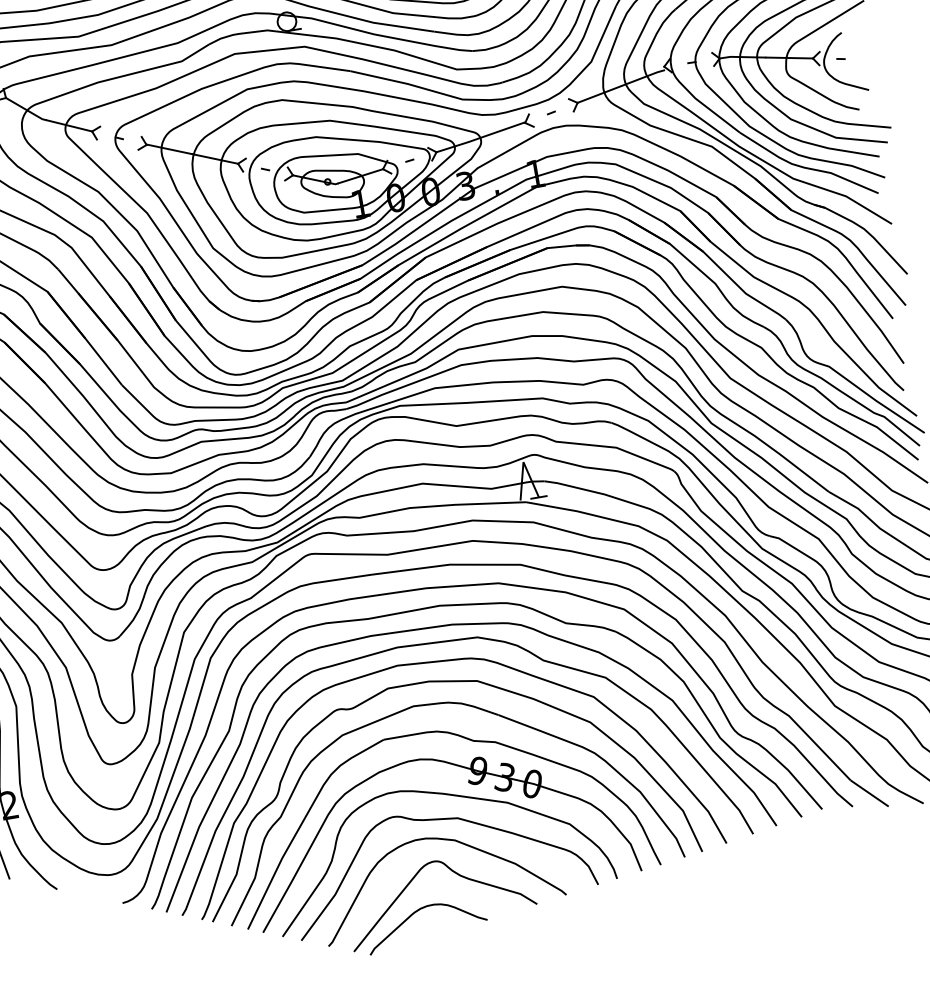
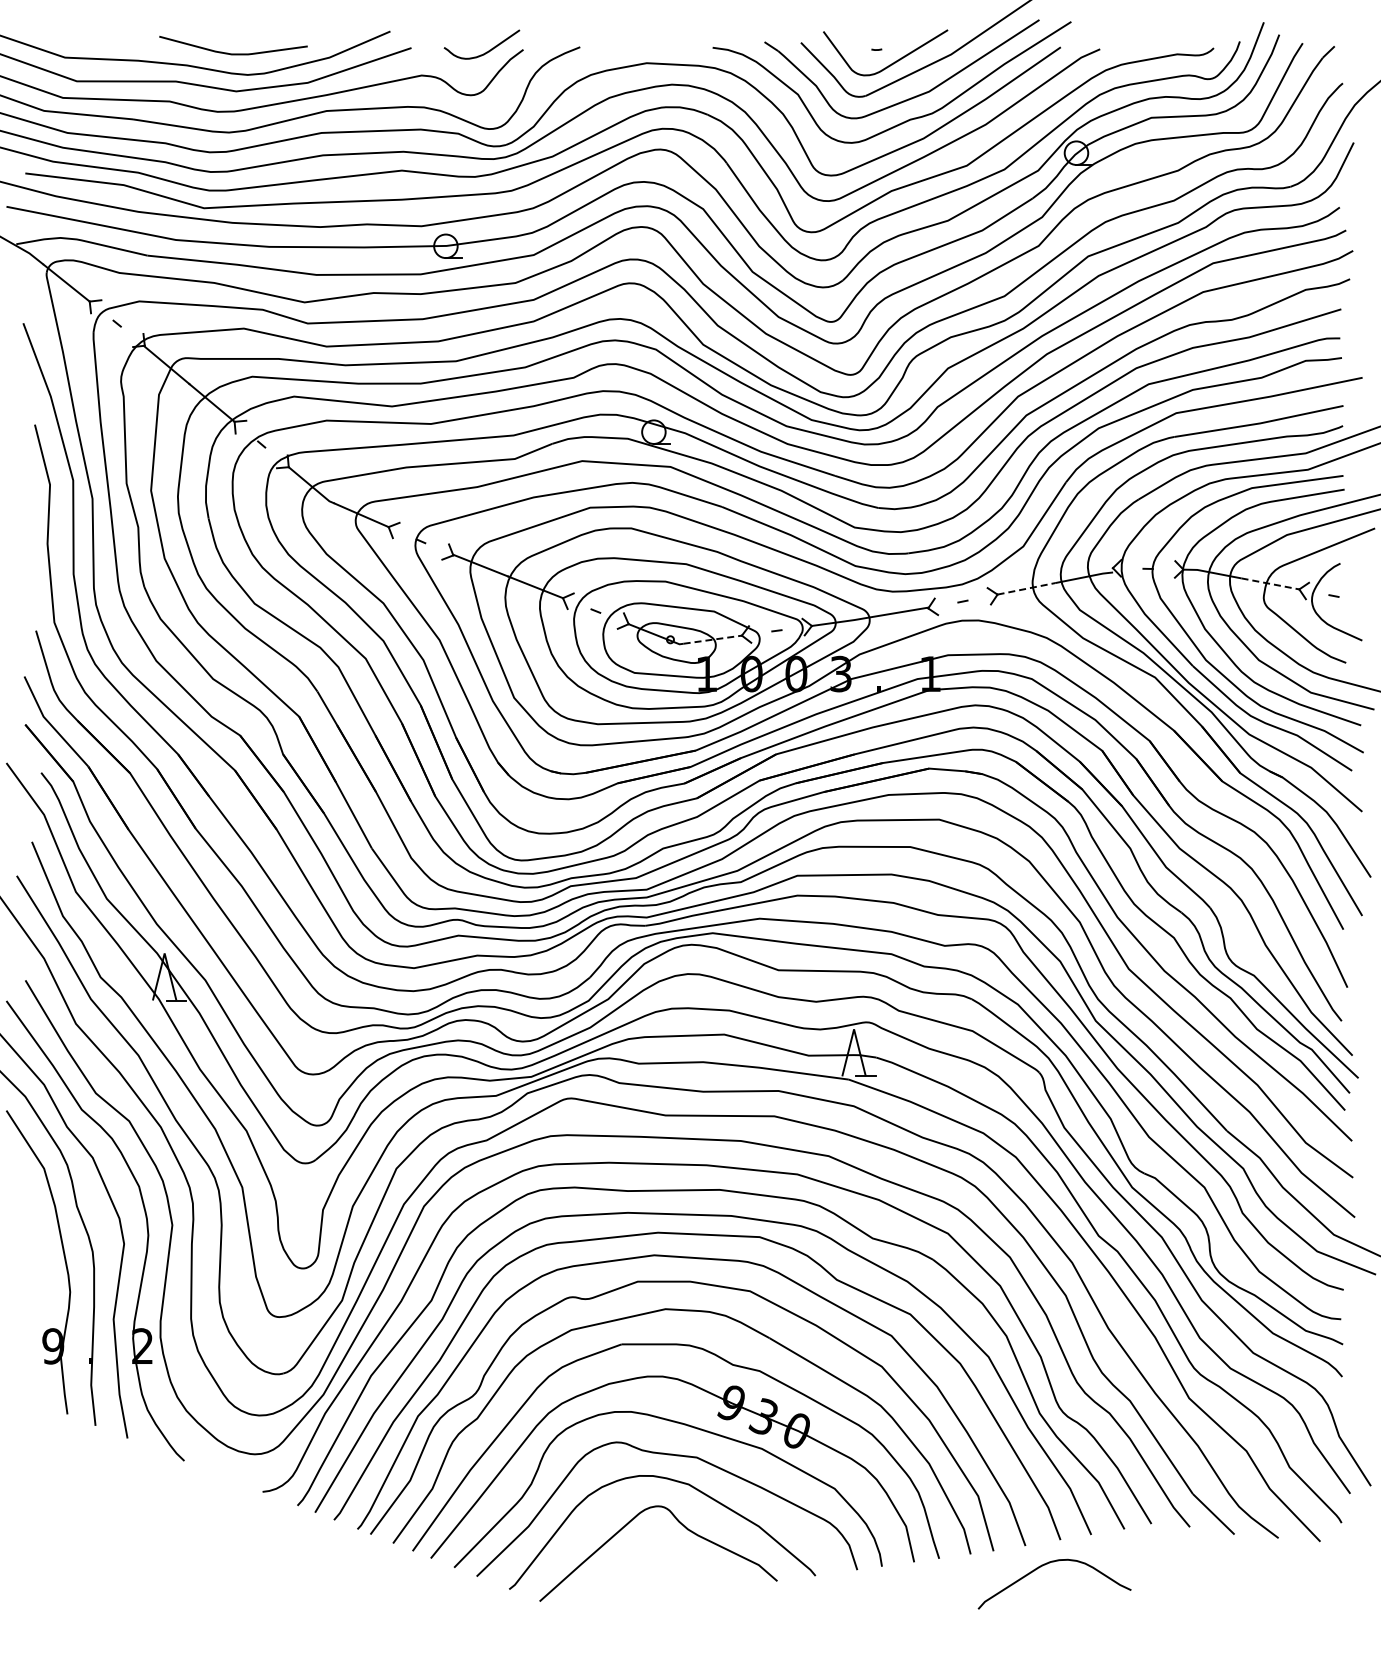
line: (789, 58) -> (1270, 584), solid -> dashed
line: (599, 94) -> (1026, 588), solid -> dashed
line: (361, 175) -> (713, 639), solid -> dashed
curve: (417, 912) -> (1045, 1565), moved

